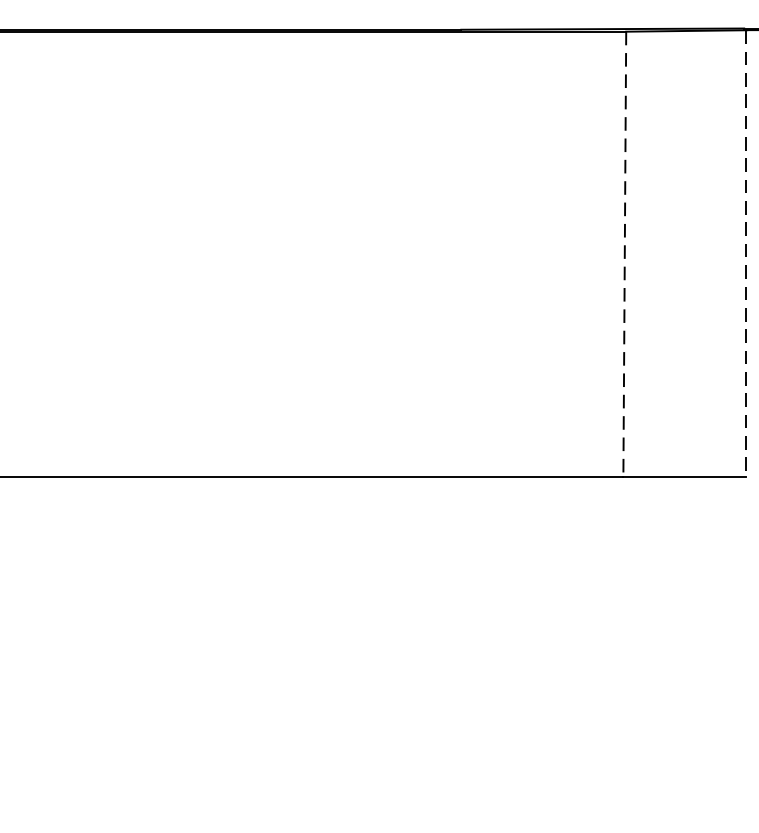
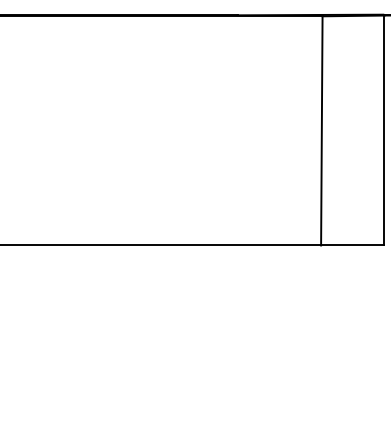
line: (624, 253) -> (321, 130), dashed -> solid
line: (746, 253) -> (384, 130), dashed -> solid

